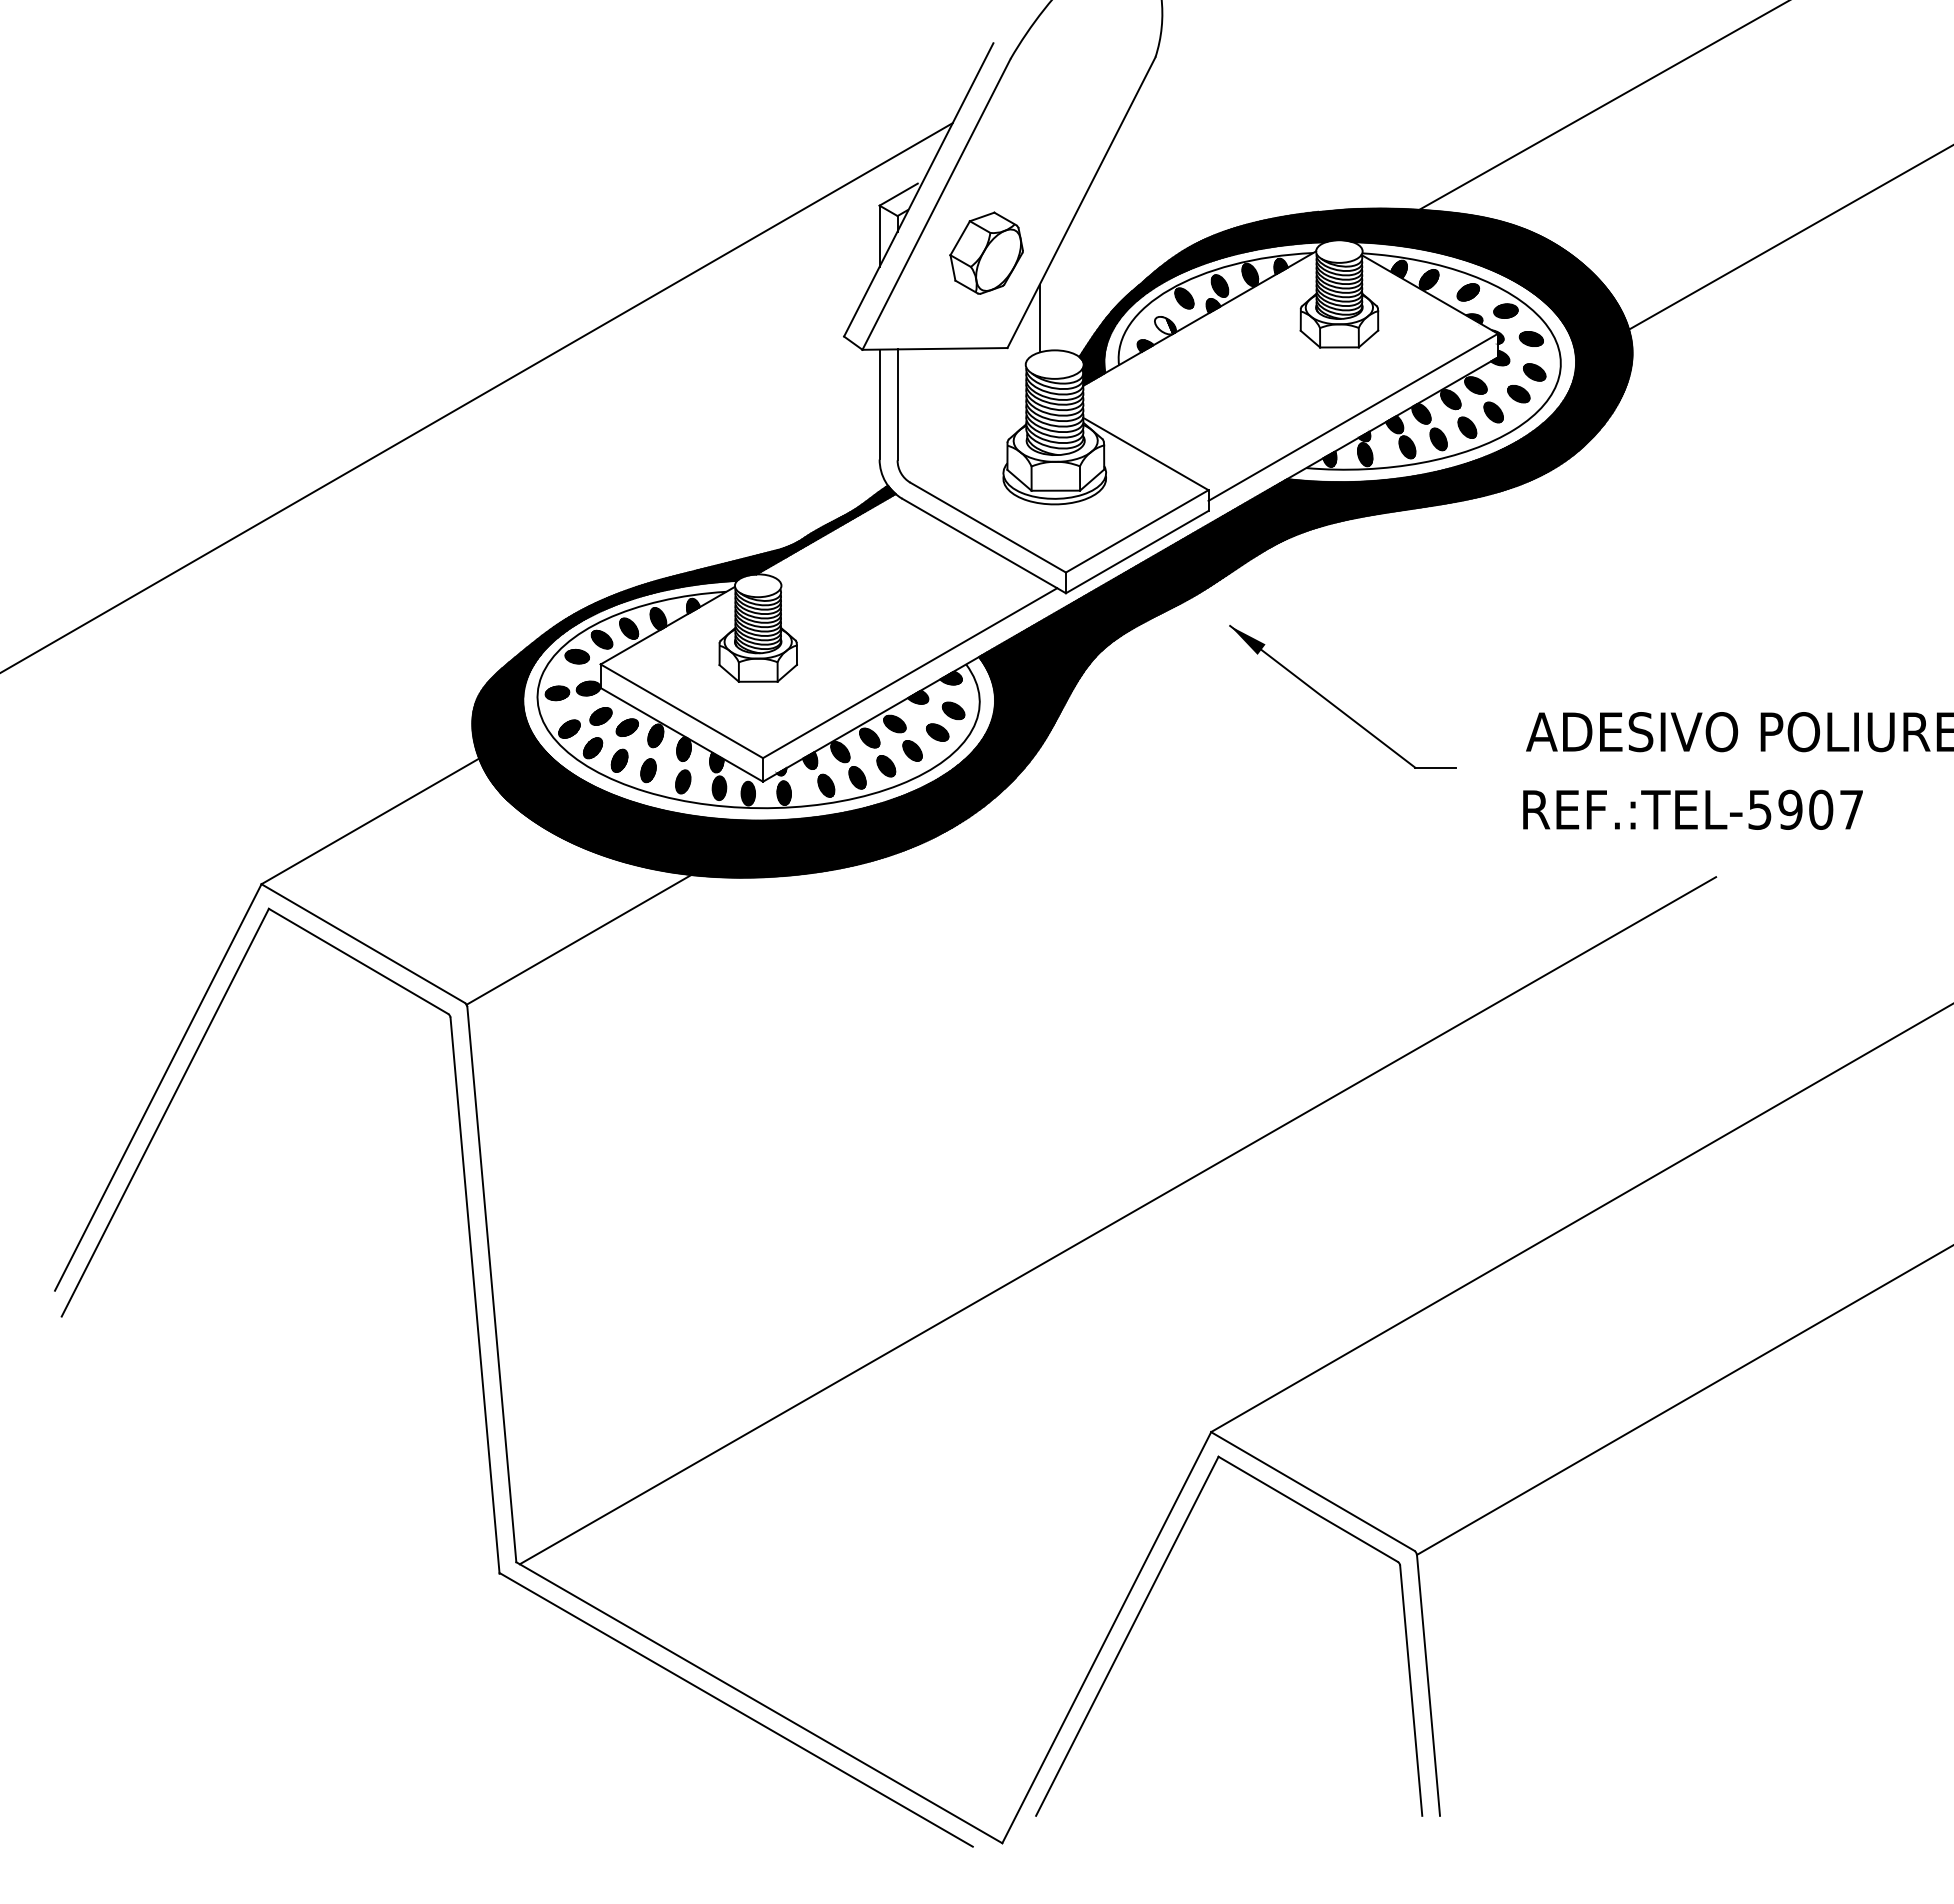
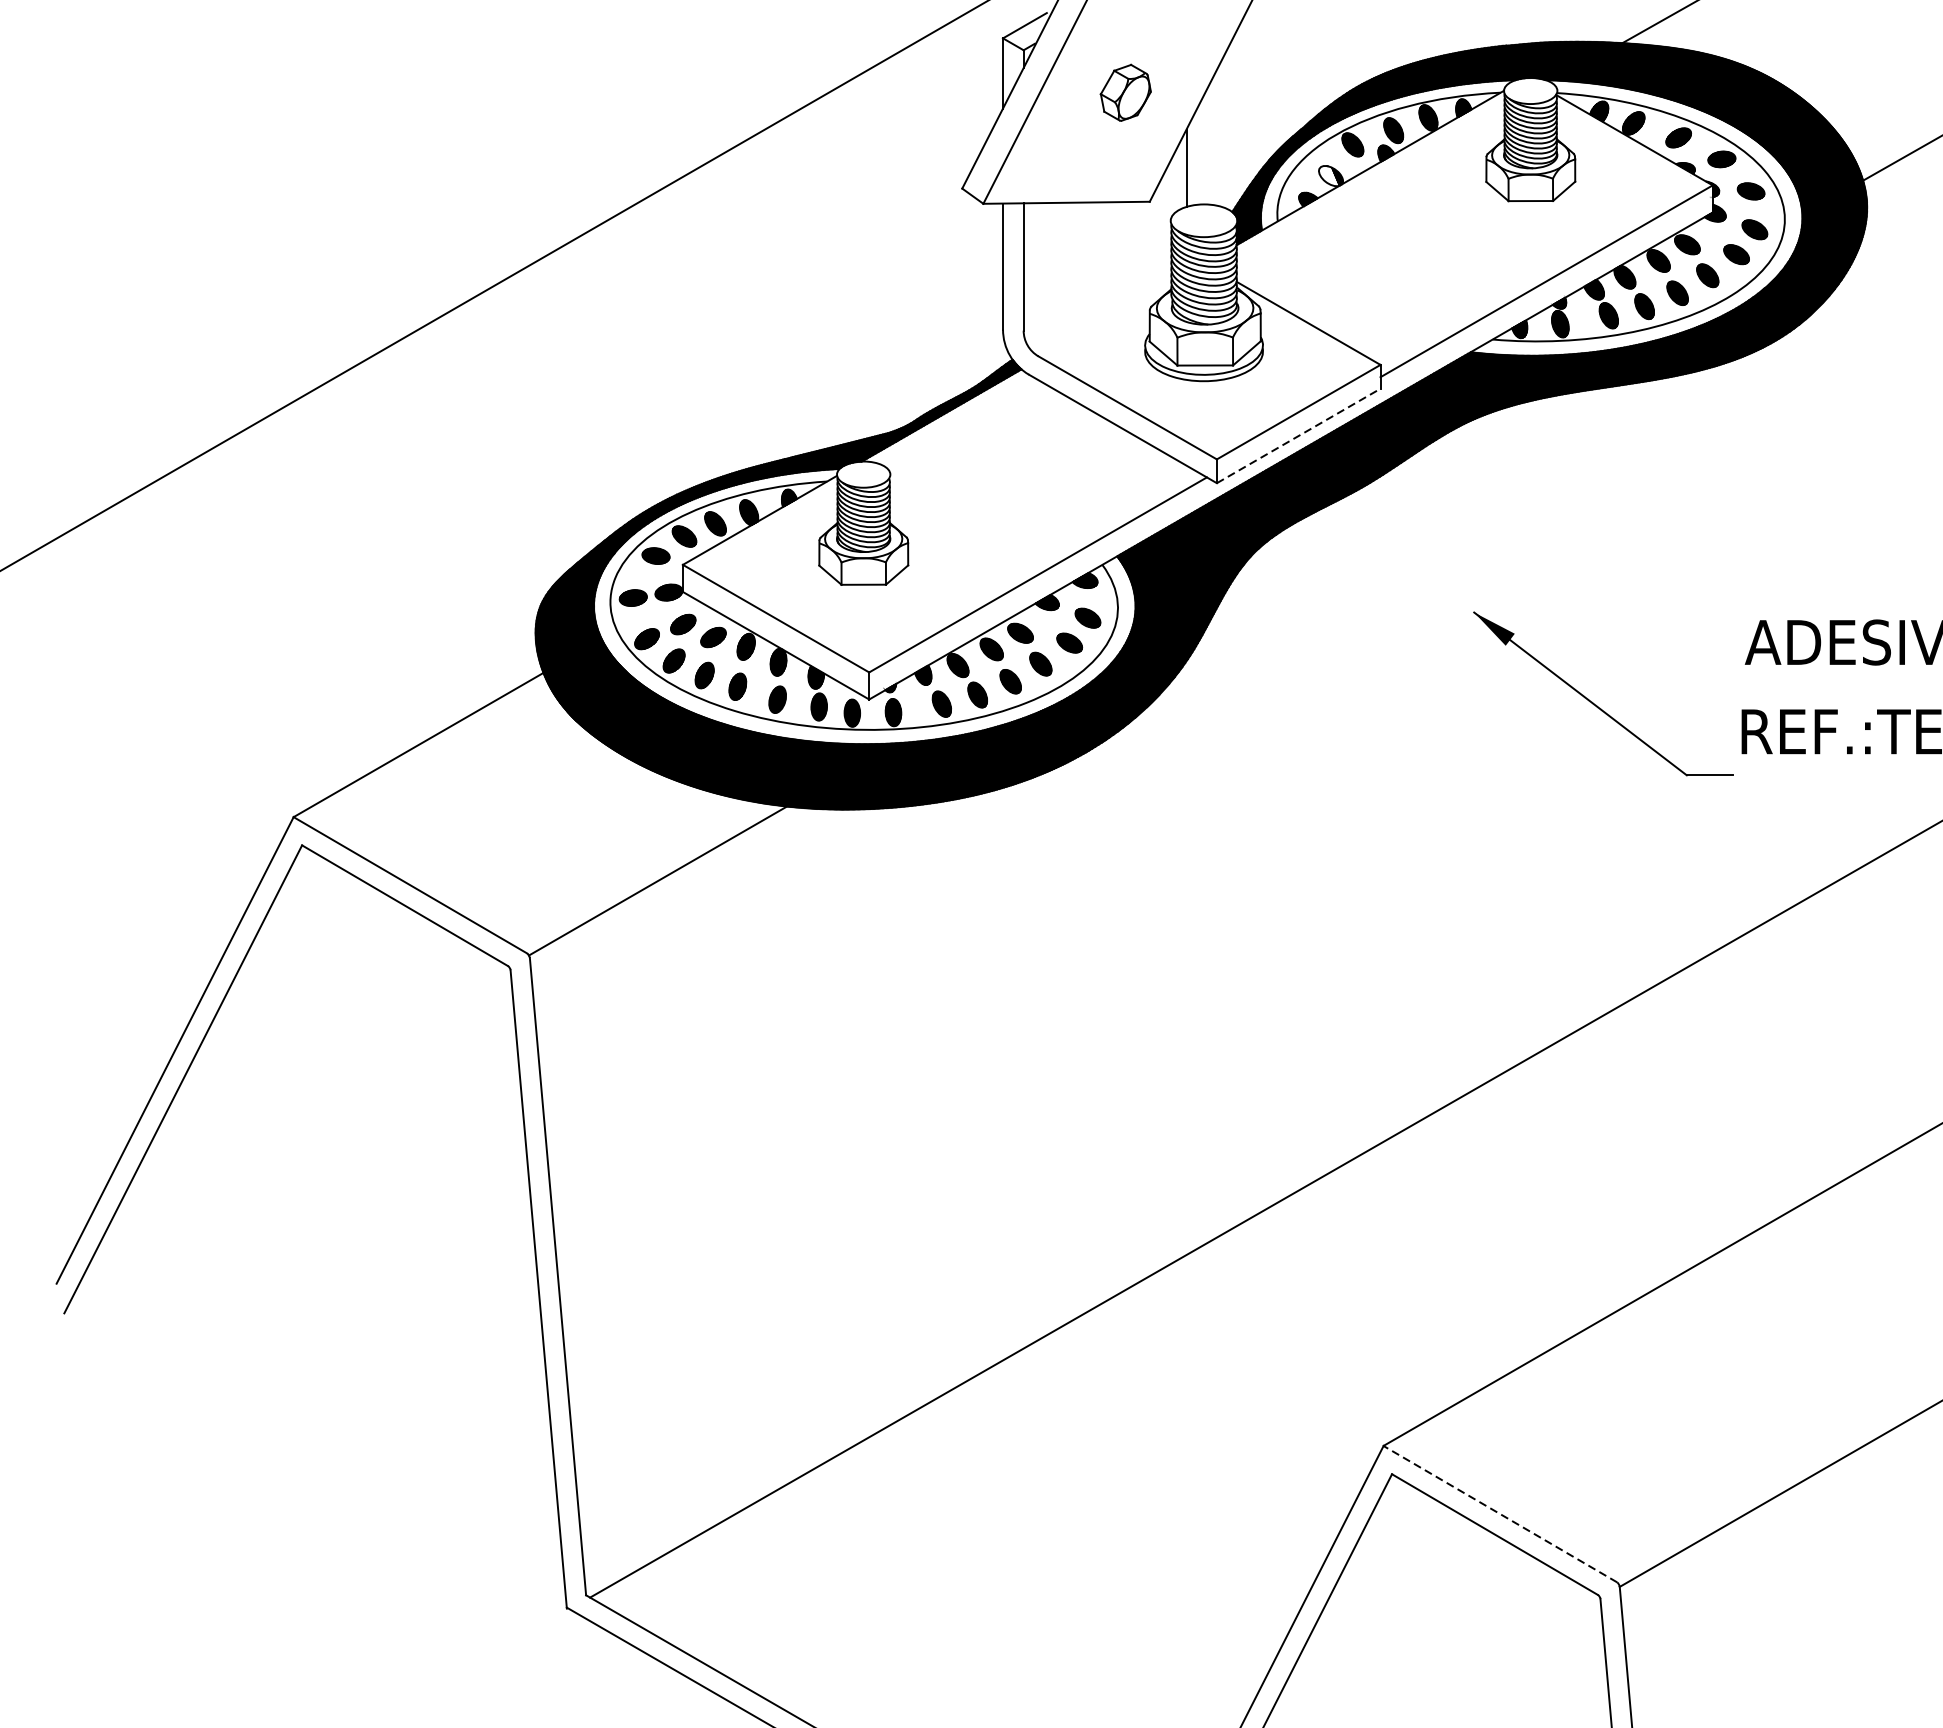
part: (986, 252) -> (1125, 92), size x0.6
line: (1137, 551) -> (1299, 435), solid -> dashed
part: (1337, 706) -> (1597, 704), moved
line: (1312, 1491) -> (1499, 1514), solid -> dashed

